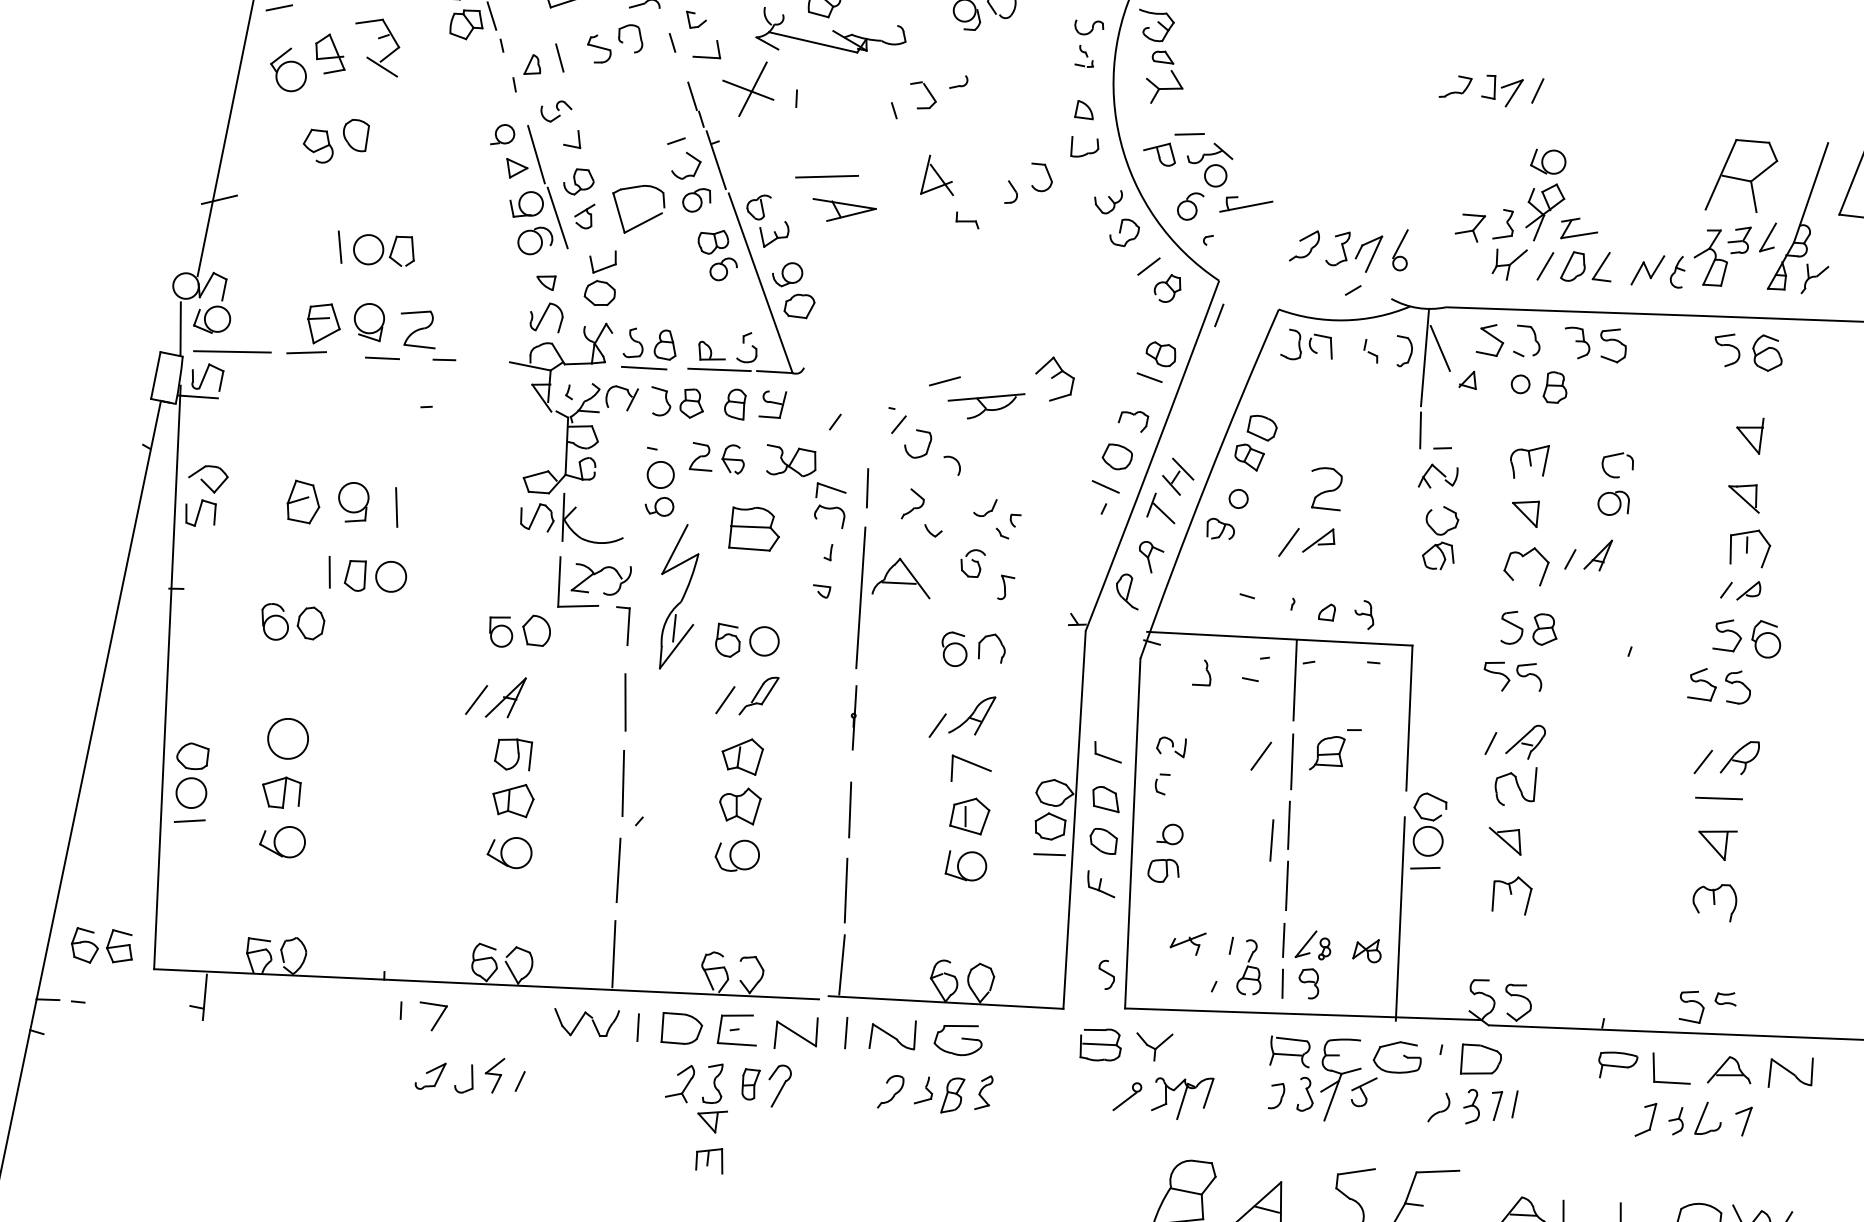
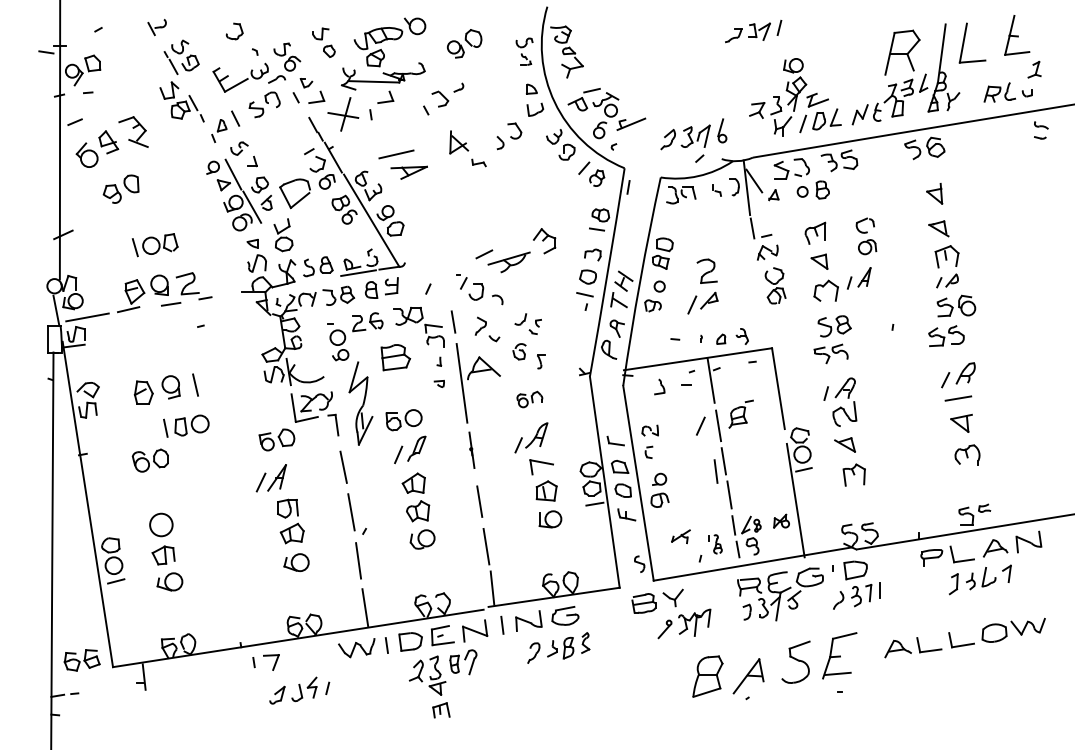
part: (828, 72) -> (385, 96), added
line: (643, 367) -> (316, 280), removed
part: (972, 649) -> (529, 399), size x0.7
part: (1245, 967) -> (715, 544), size x0.6

